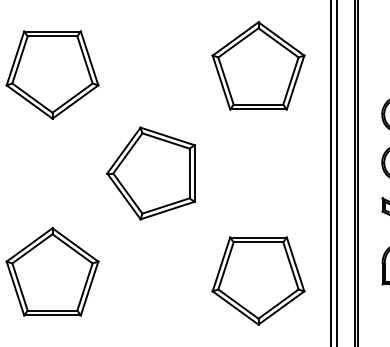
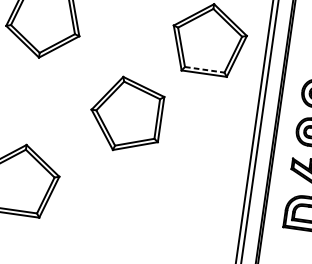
line: (258, 104) -> (204, 69), solid -> dashed
part: (150, 173) -> (126, 114), moved
part: (258, 280) -> (184, 209), removed

